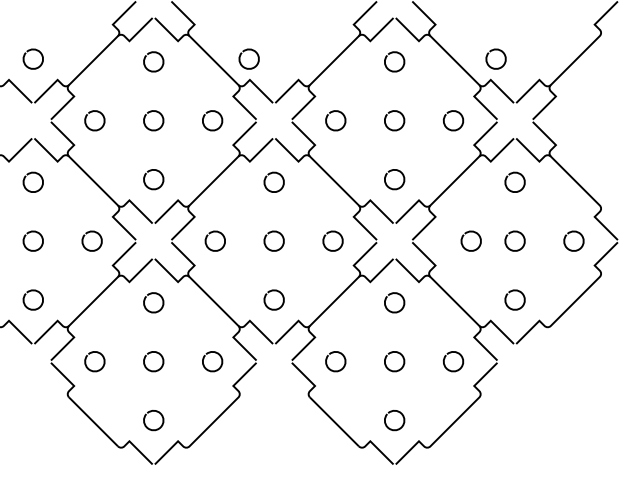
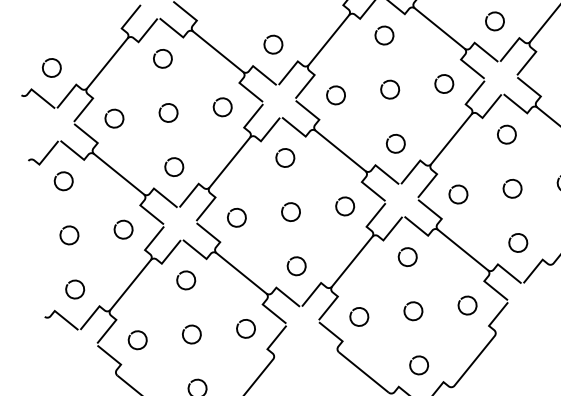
curve: (245, 51) -> (269, 37), moved
curve: (492, 51) -> (490, 14), moved
curve: (467, 233) -> (454, 187), moved

